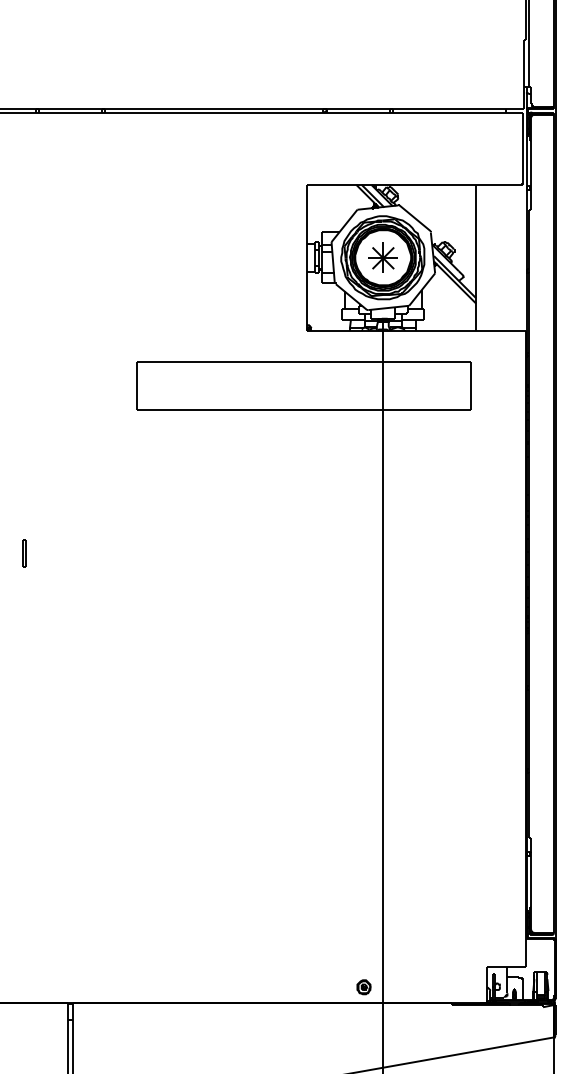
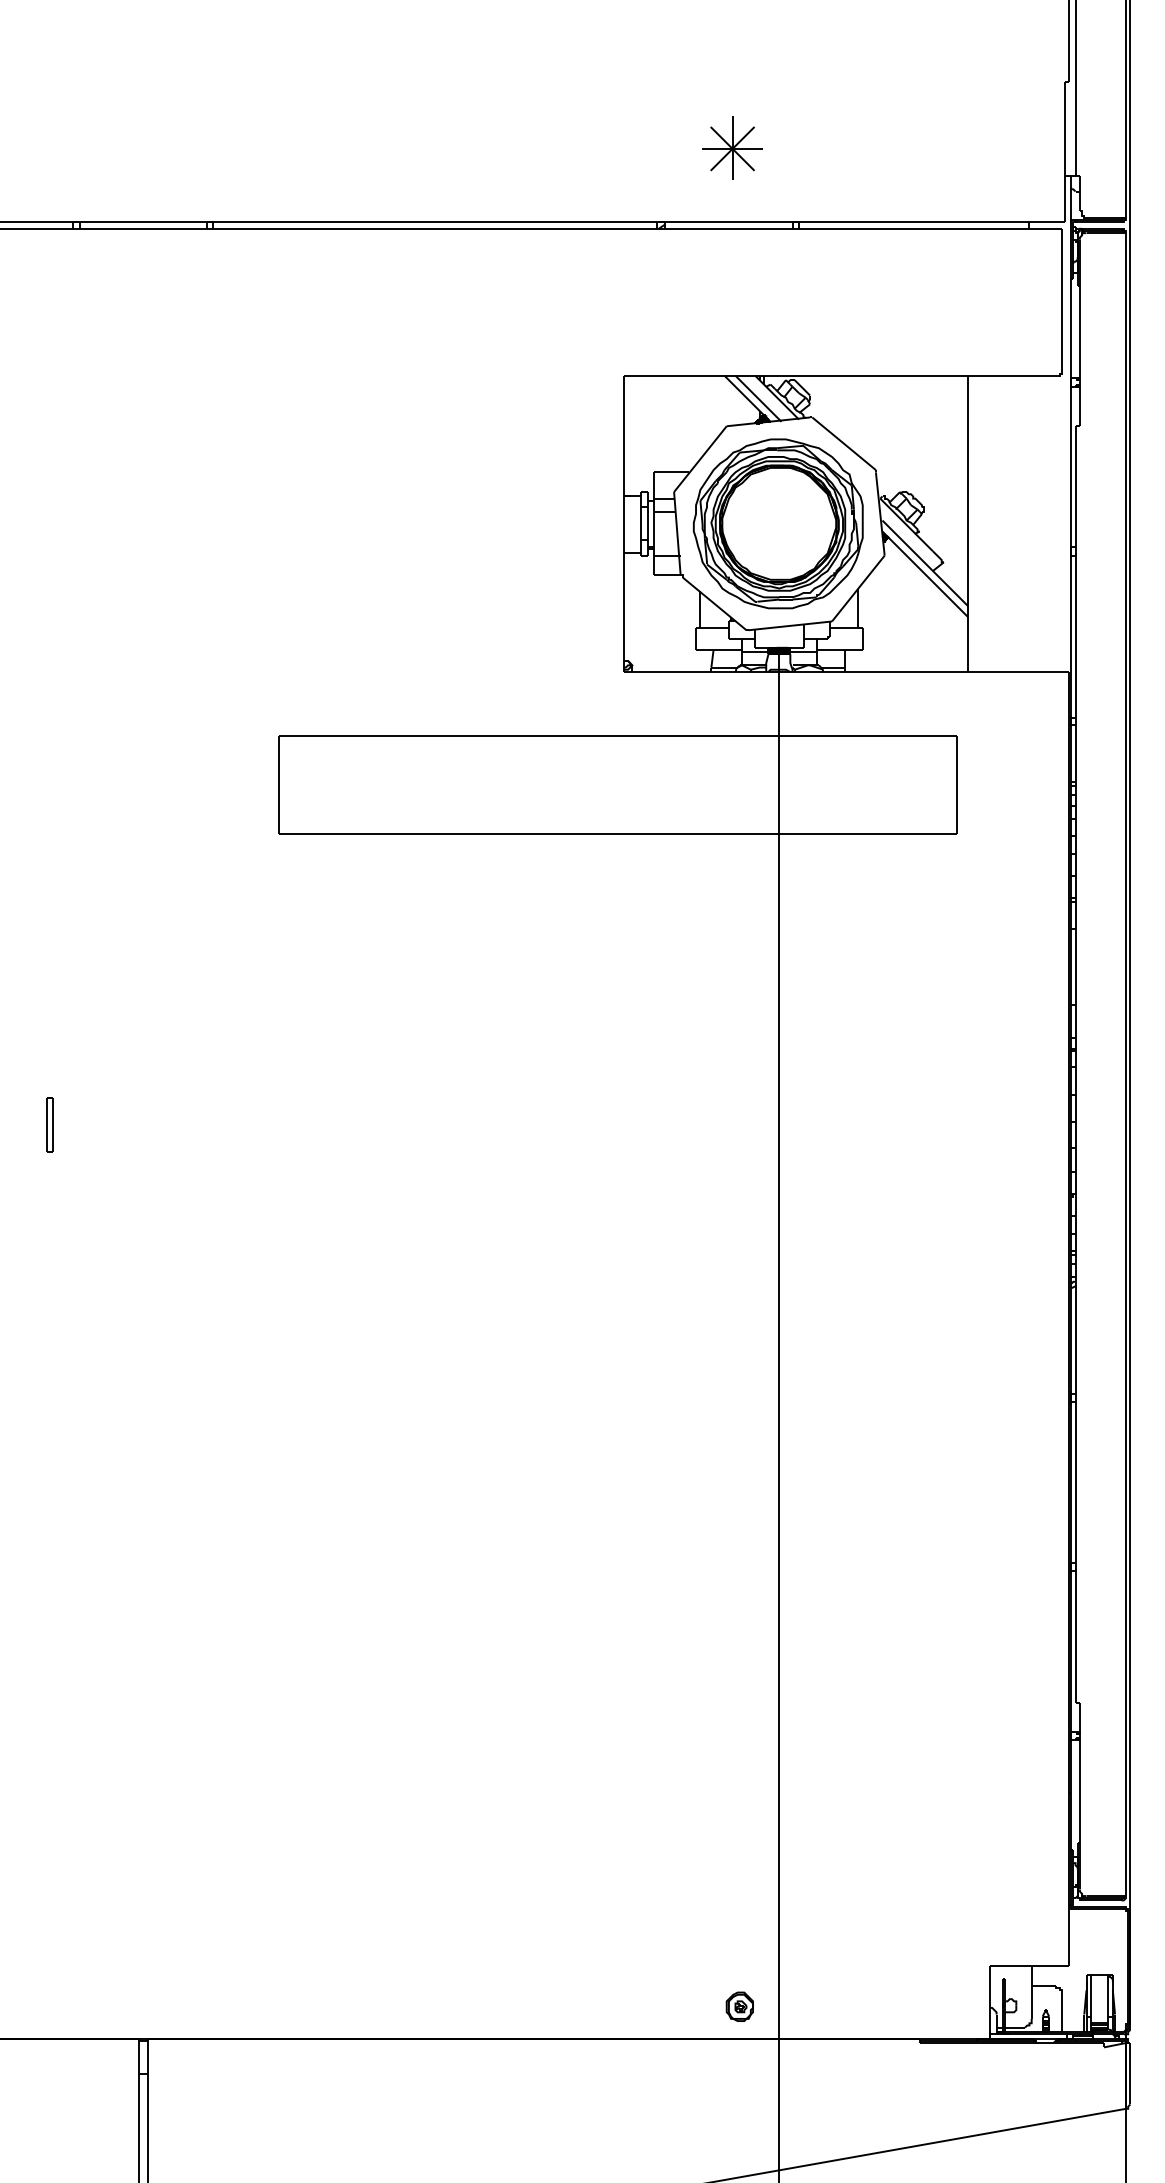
part: (382, 257) -> (730, 147), moved

